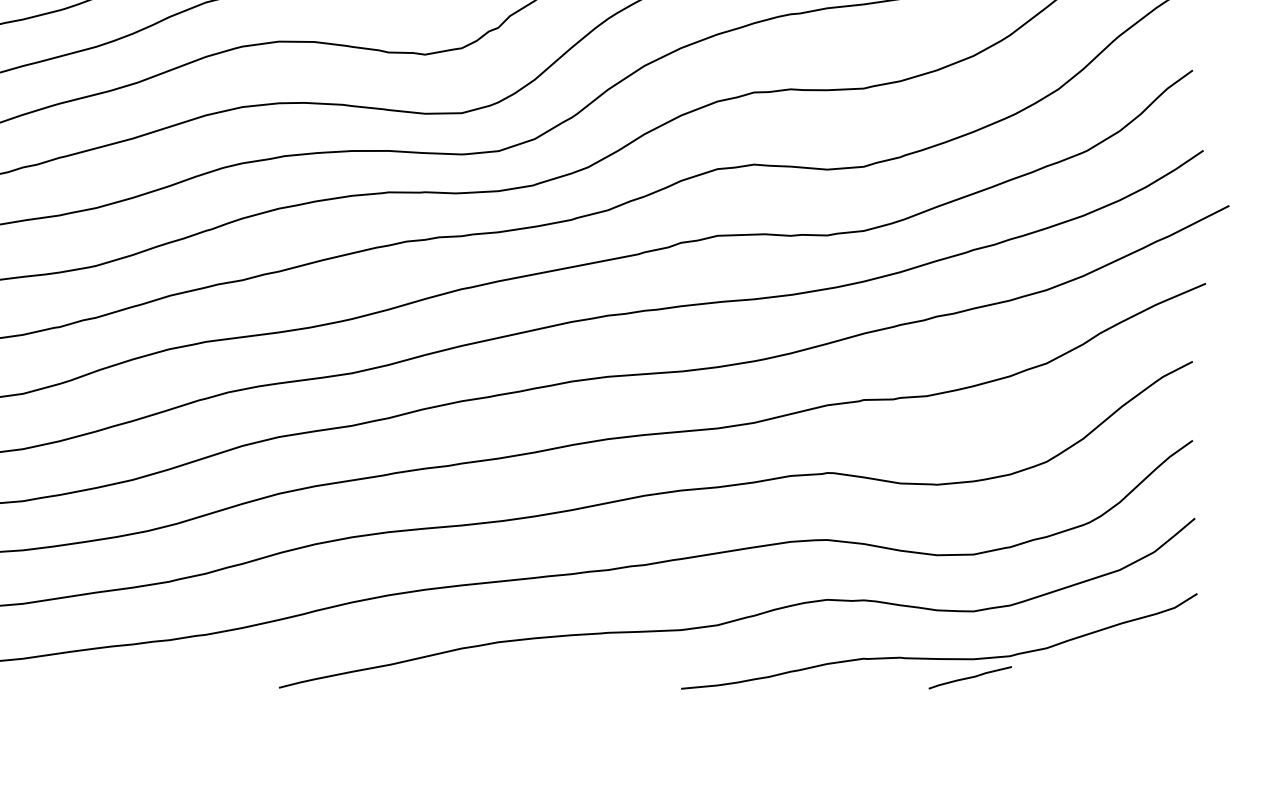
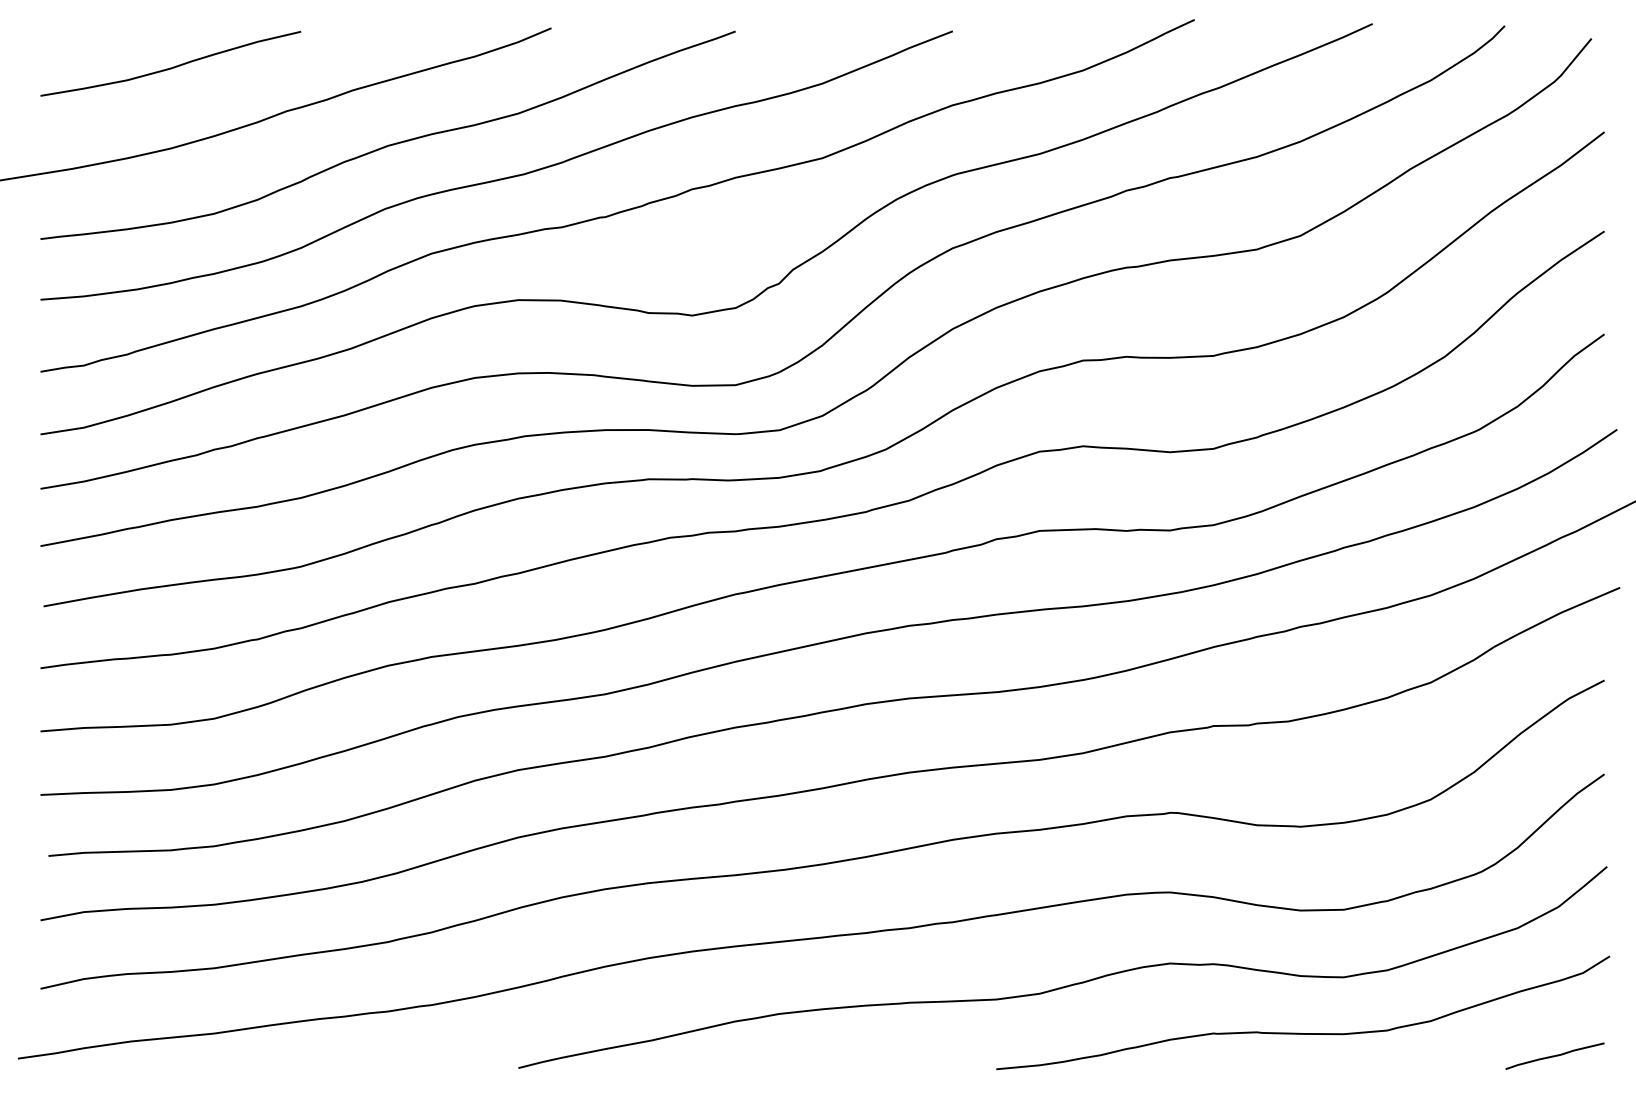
line: (969, 677) -> (1554, 1055), moved

